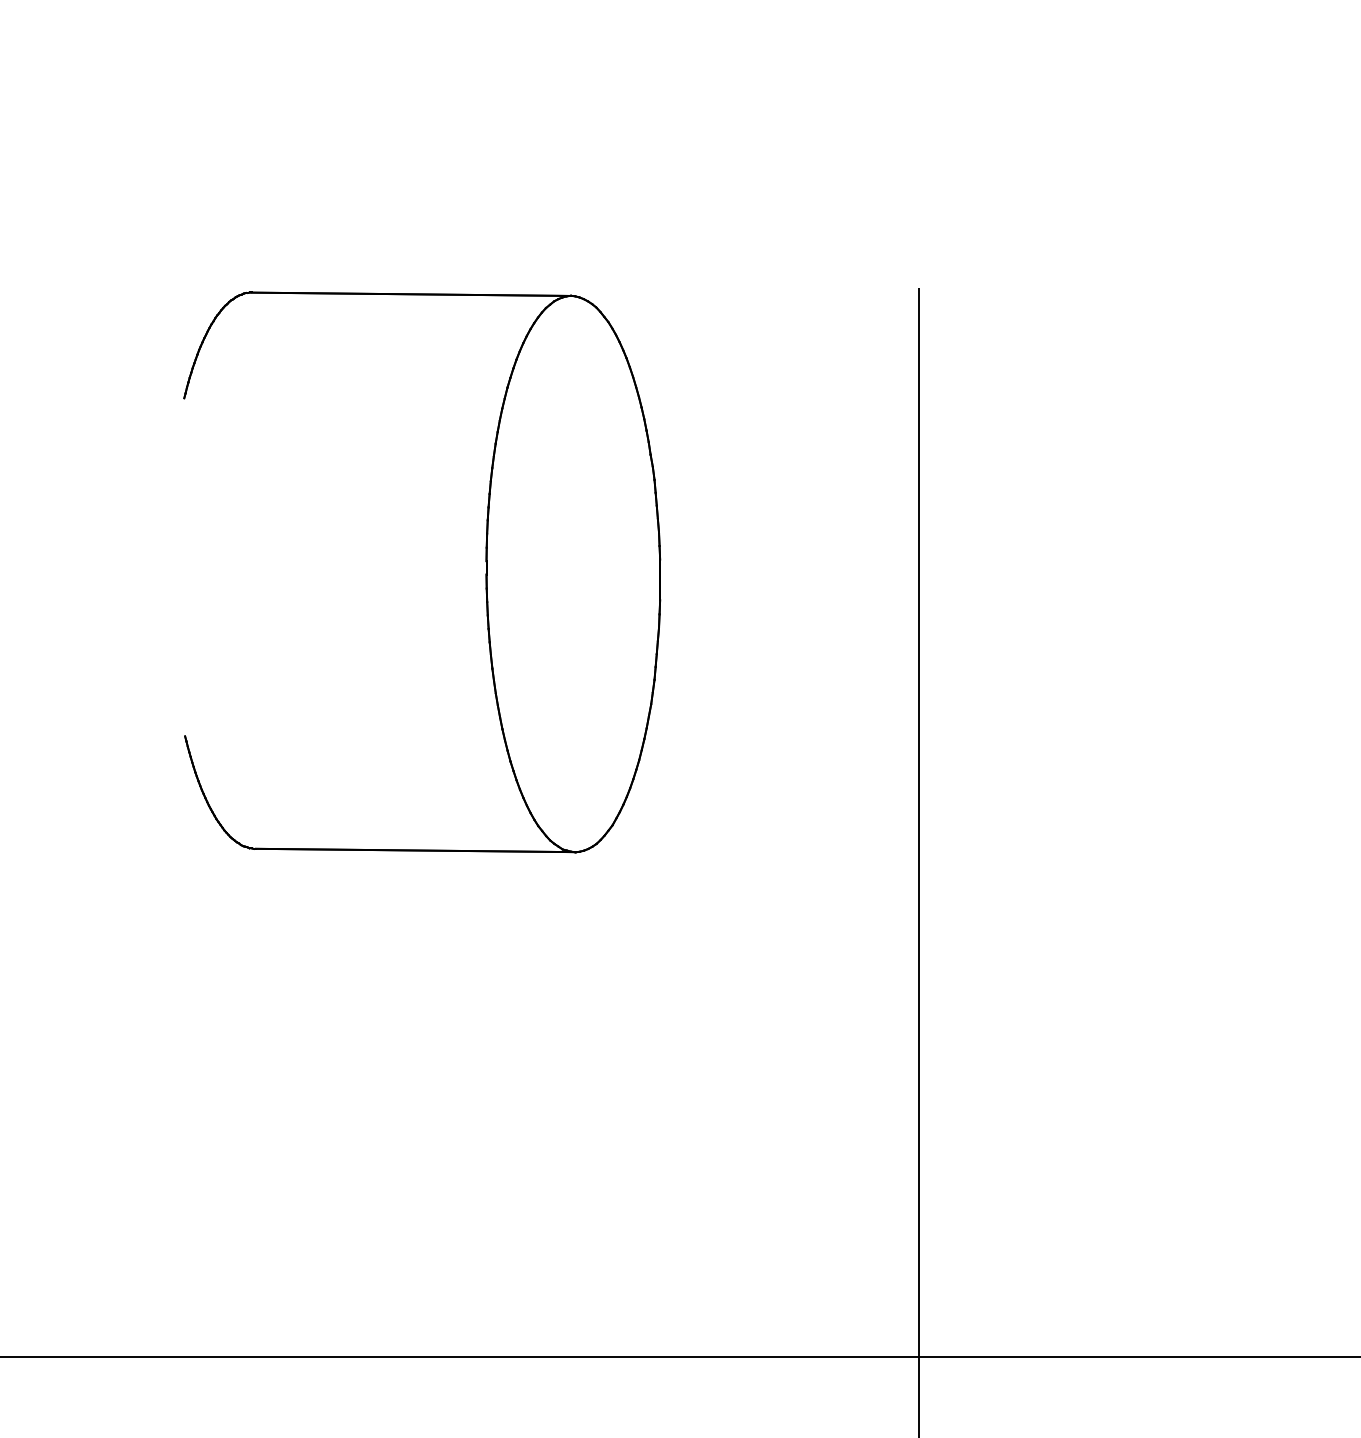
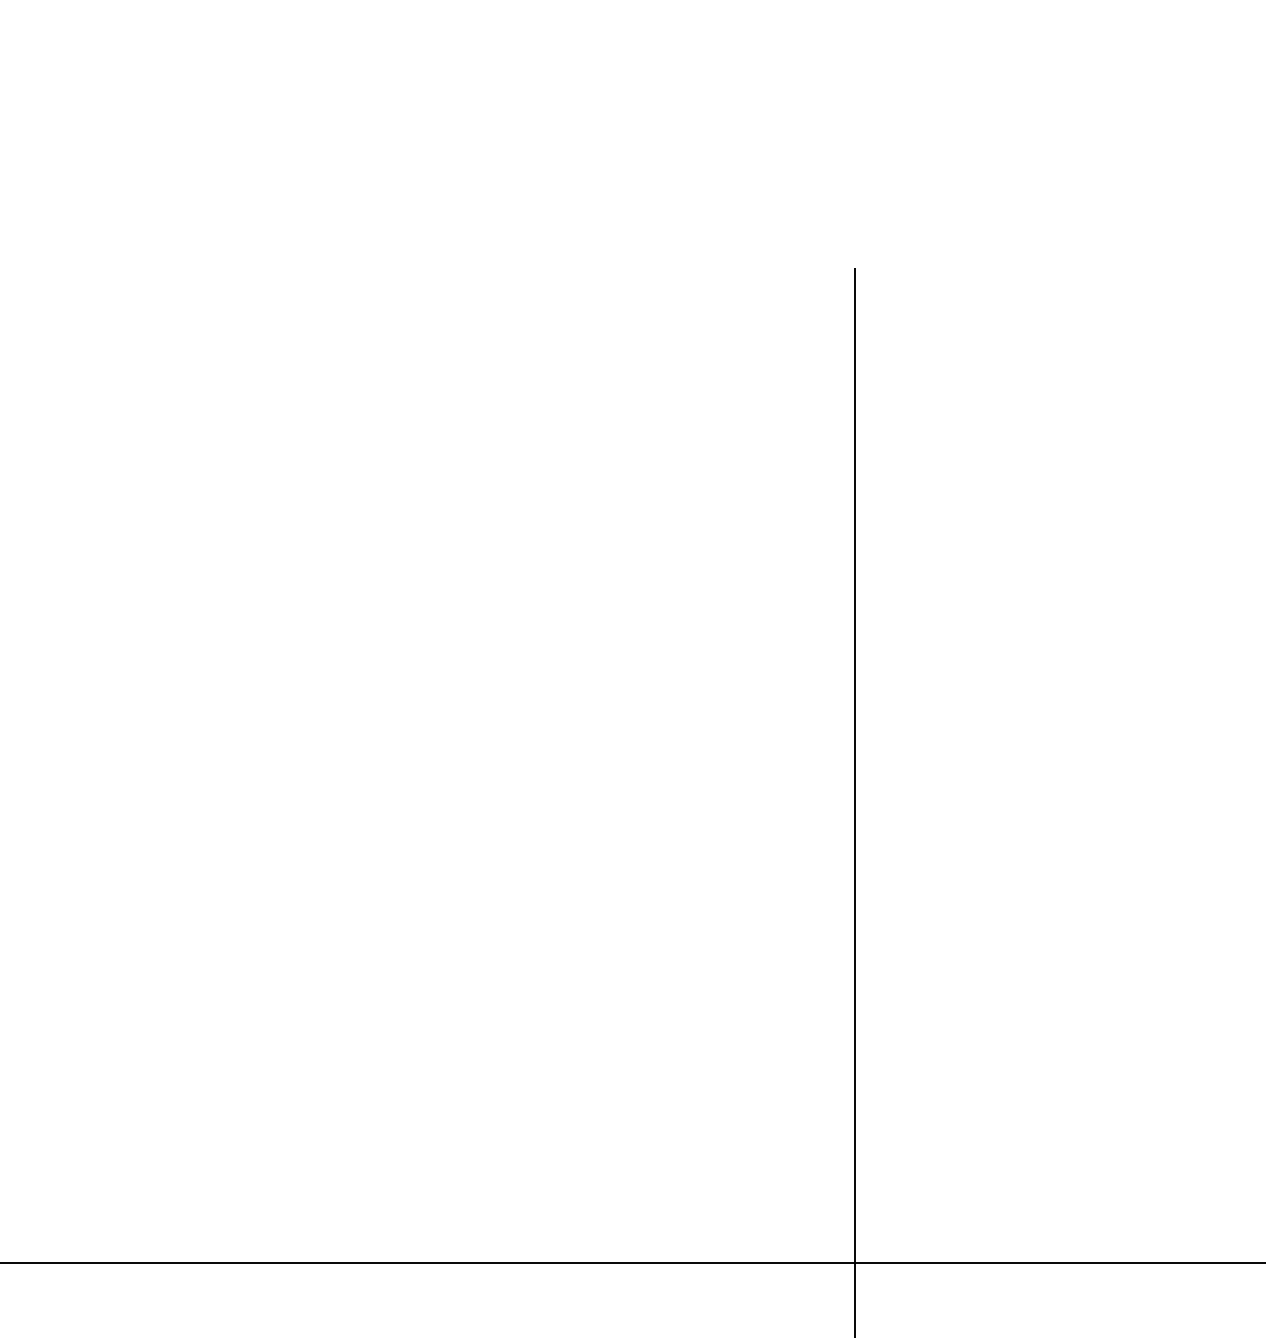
part: (485, 573) -> (451, 533), removed

